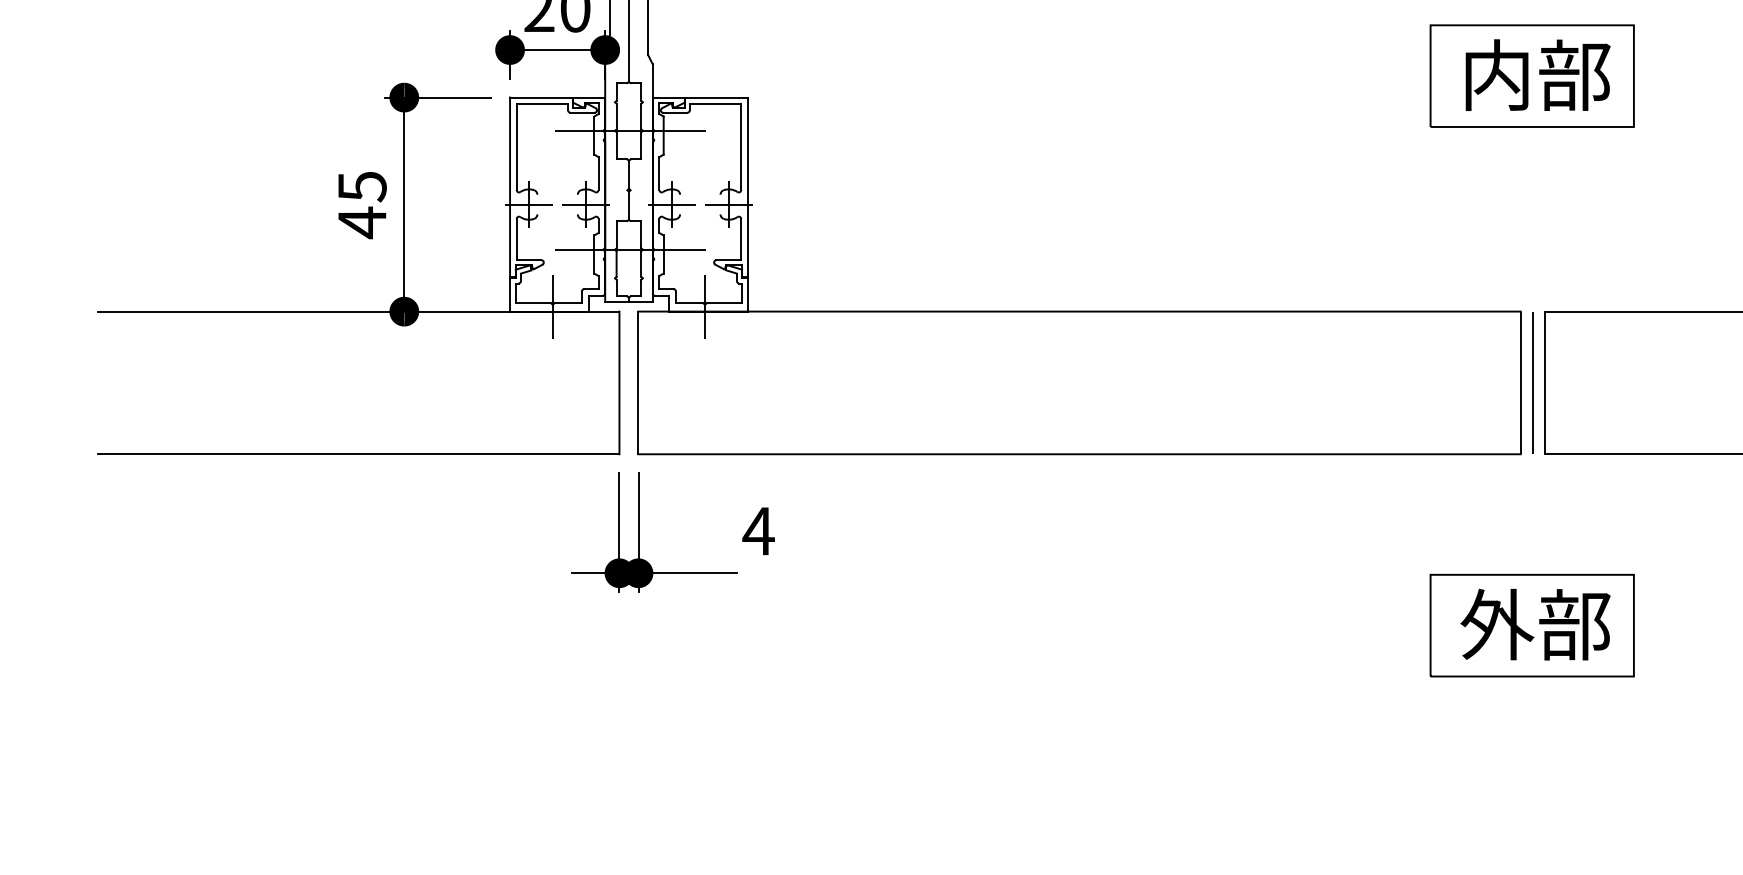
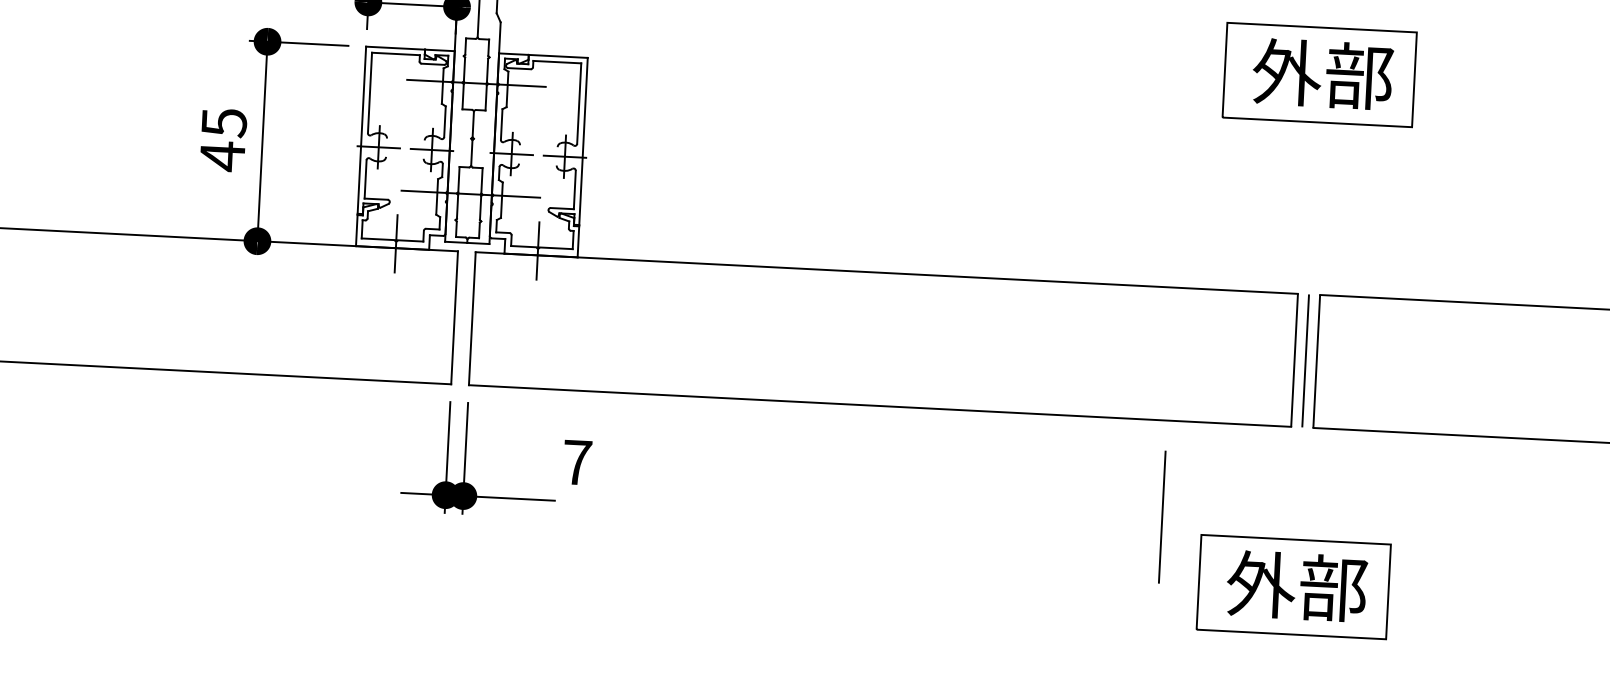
text: (1497, 74) -> (1287, 71), 内部 -> 外部
text: (758, 531) -> (577, 462), 4 -> 7
line: (1387, 557) -> (1162, 516), added

